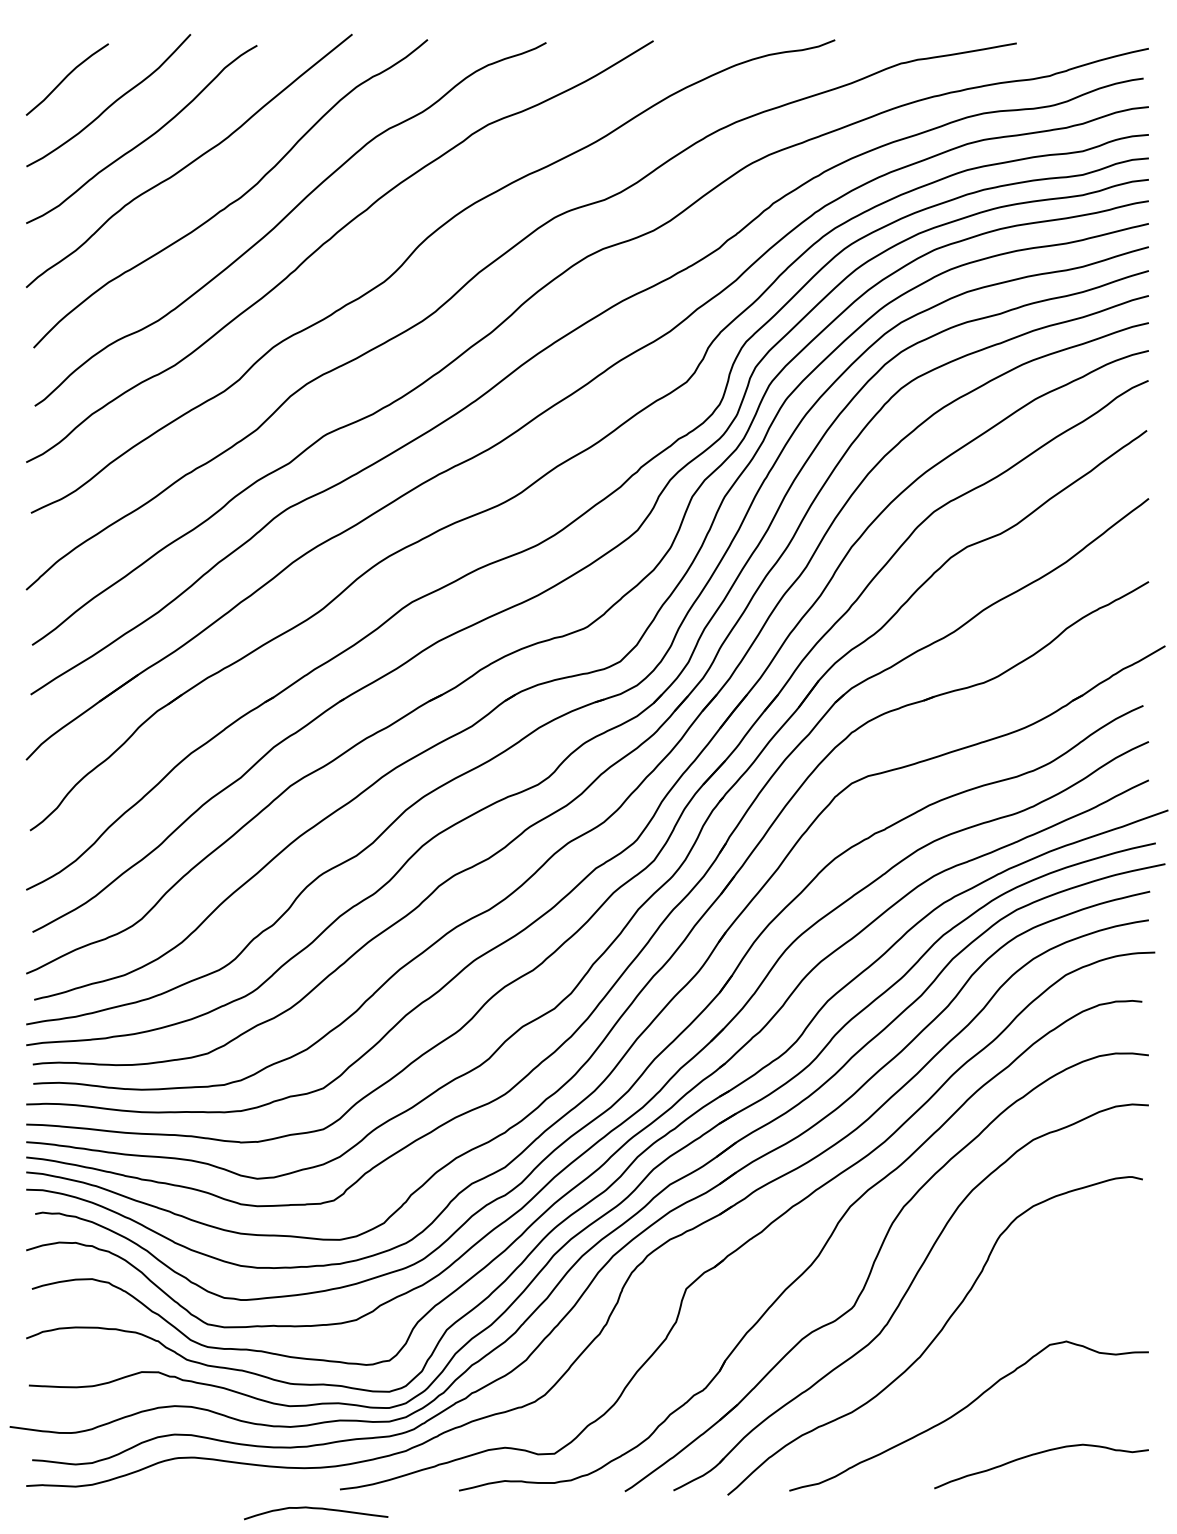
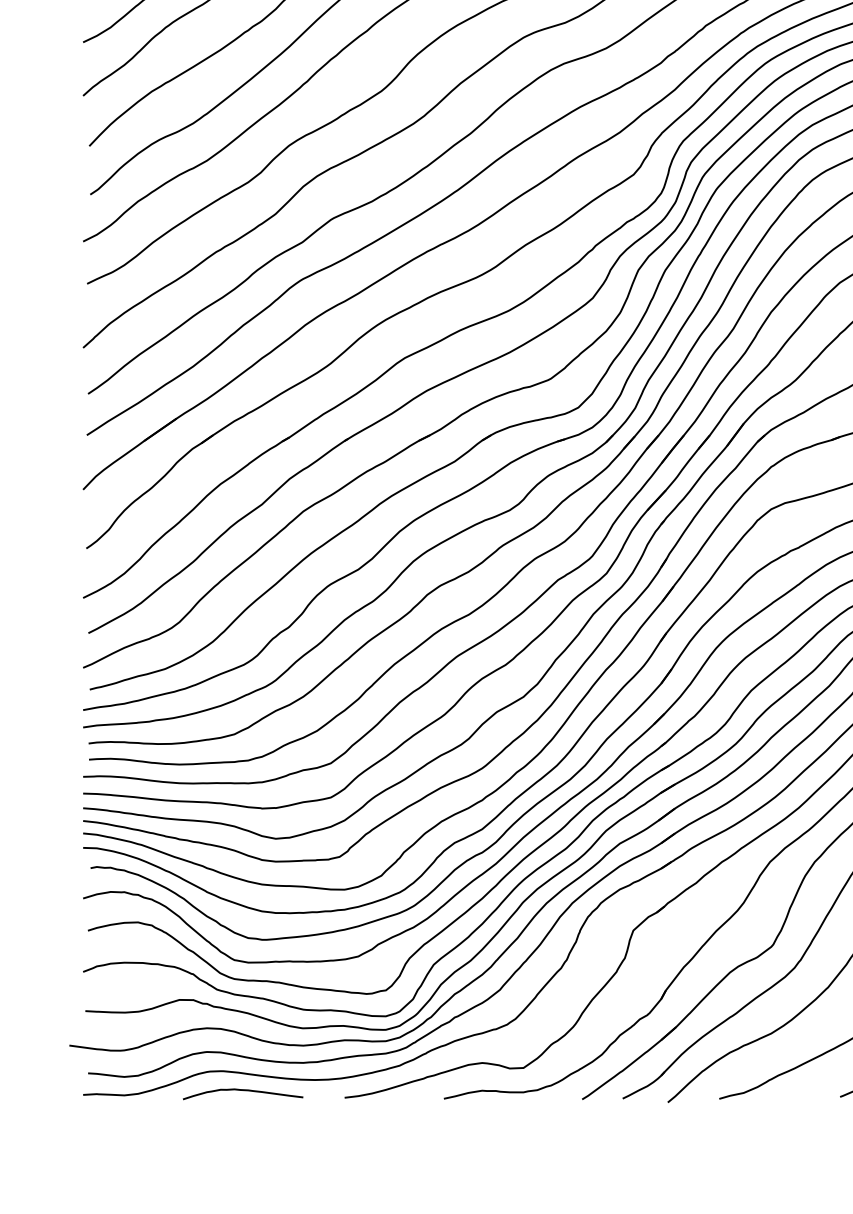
curve: (316, 1509) -> (243, 1091), moved

